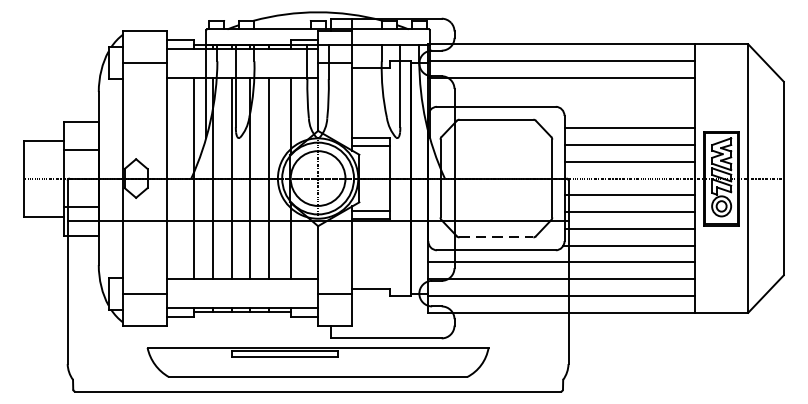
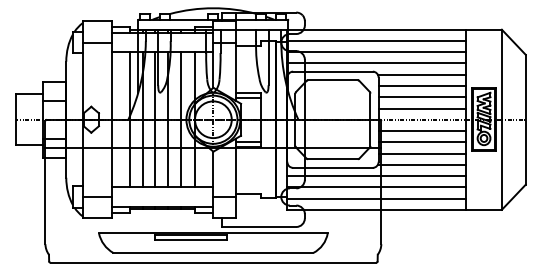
line: (561, 94) -> (376, 63), added
line: (628, 111) -> (421, 74), added
line: (495, 237) -> (332, 159), dashed -> solid

